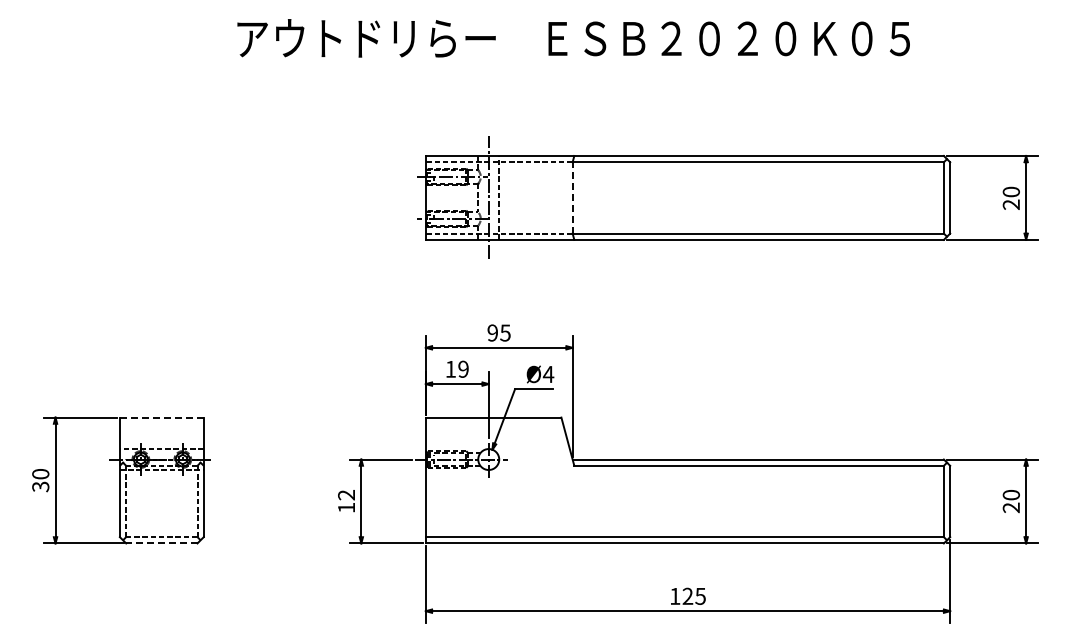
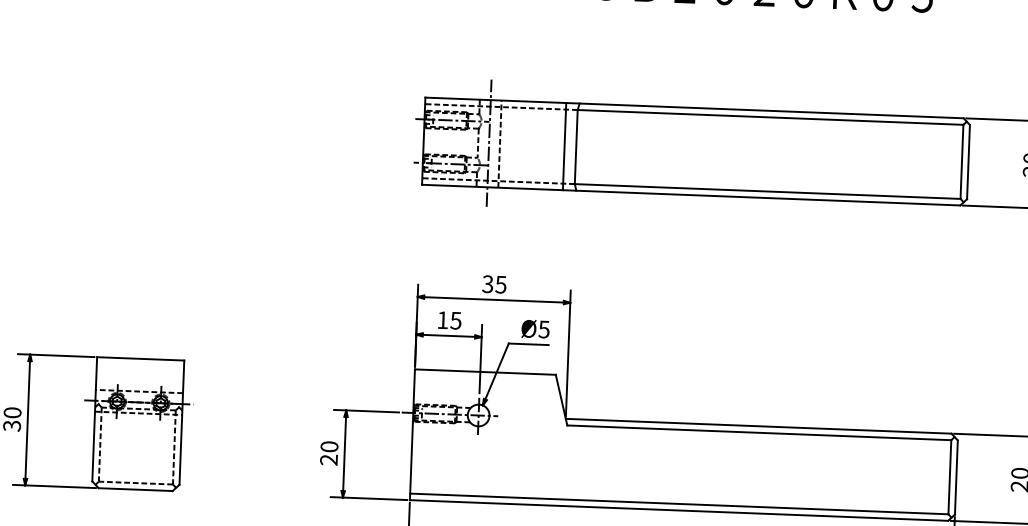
line: (561, 197) -> (564, 146), added
line: (572, 197) -> (576, 146), dashed -> solid
text: (492, 332) -> (487, 283), 95 -> 35
text: (463, 368) -> (456, 319), 19 -> 15
text: (548, 374) -> (544, 329), Ø4 -> Ø5
line: (161, 417) -> (140, 358), dashed -> solid
text: (346, 501) -> (329, 453), 12 -> 20
line: (161, 543) -> (135, 489), dashed -> solid

